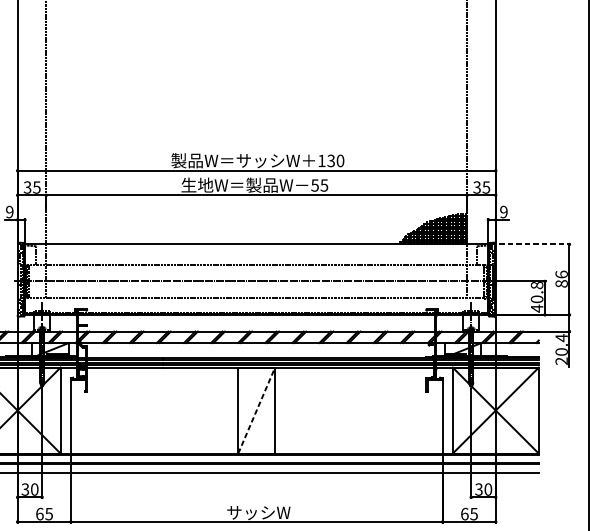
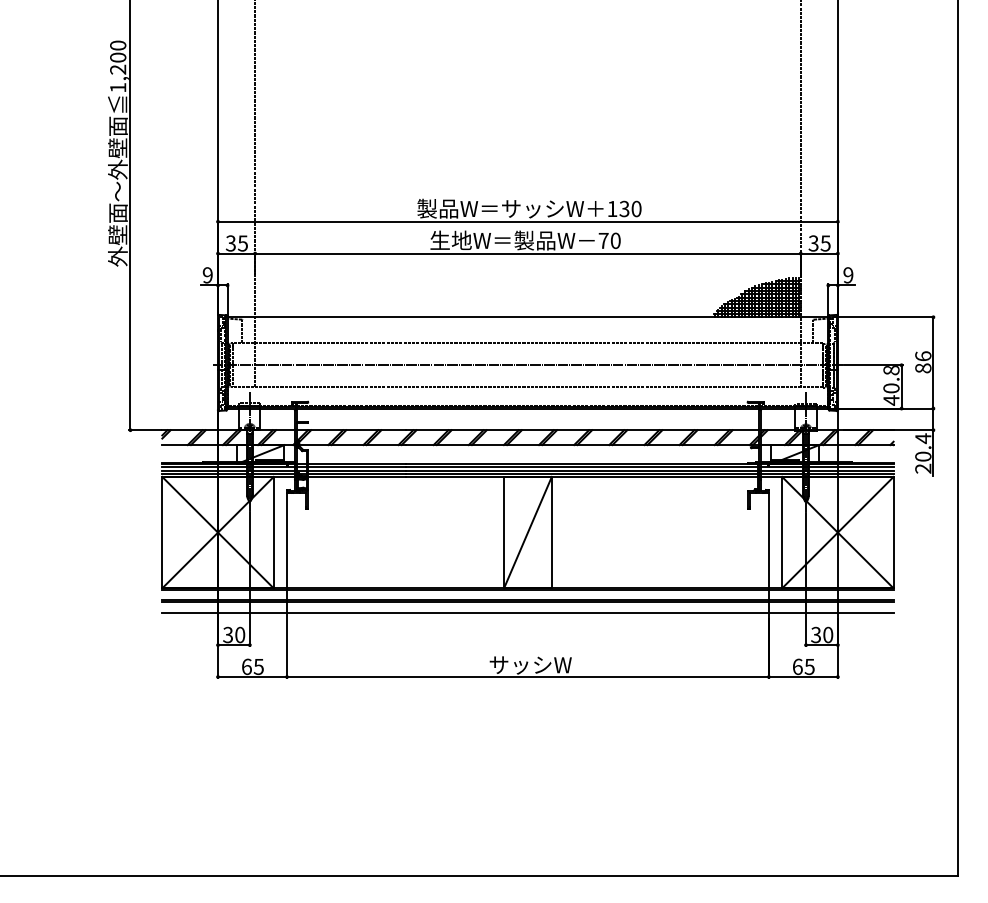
text: (319, 185) -> (609, 240), 55 -> 70
line: (530, 244) -> (883, 317), dashed -> solid
line: (256, 410) -> (527, 532), dashed -> solid

